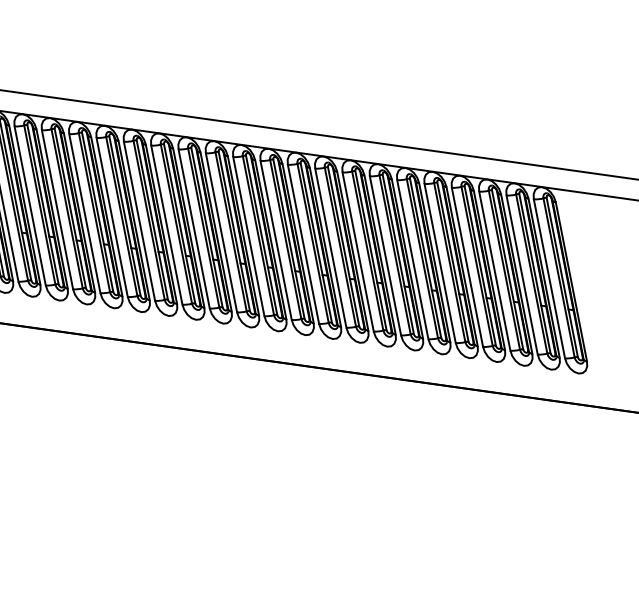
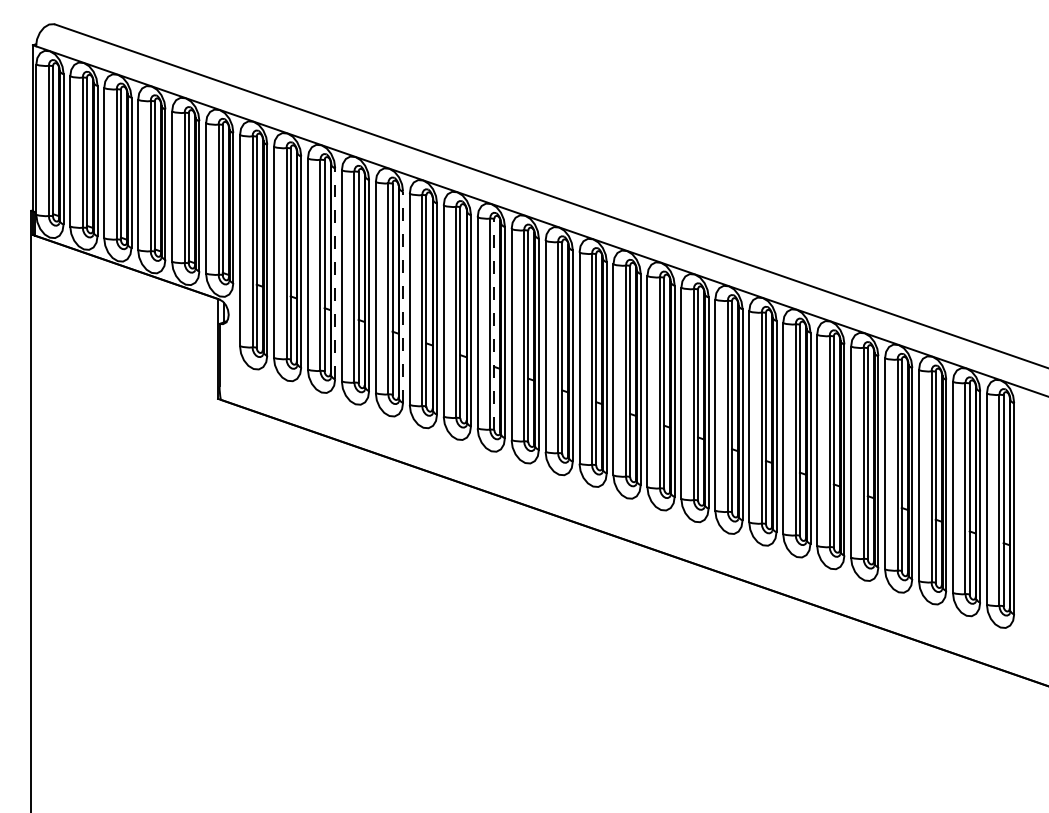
line: (25, 205) -> (335, 273), solid -> dashed
line: (79, 213) -> (403, 297), solid -> dashed
line: (152, 219) -> (494, 324), solid -> dashed

